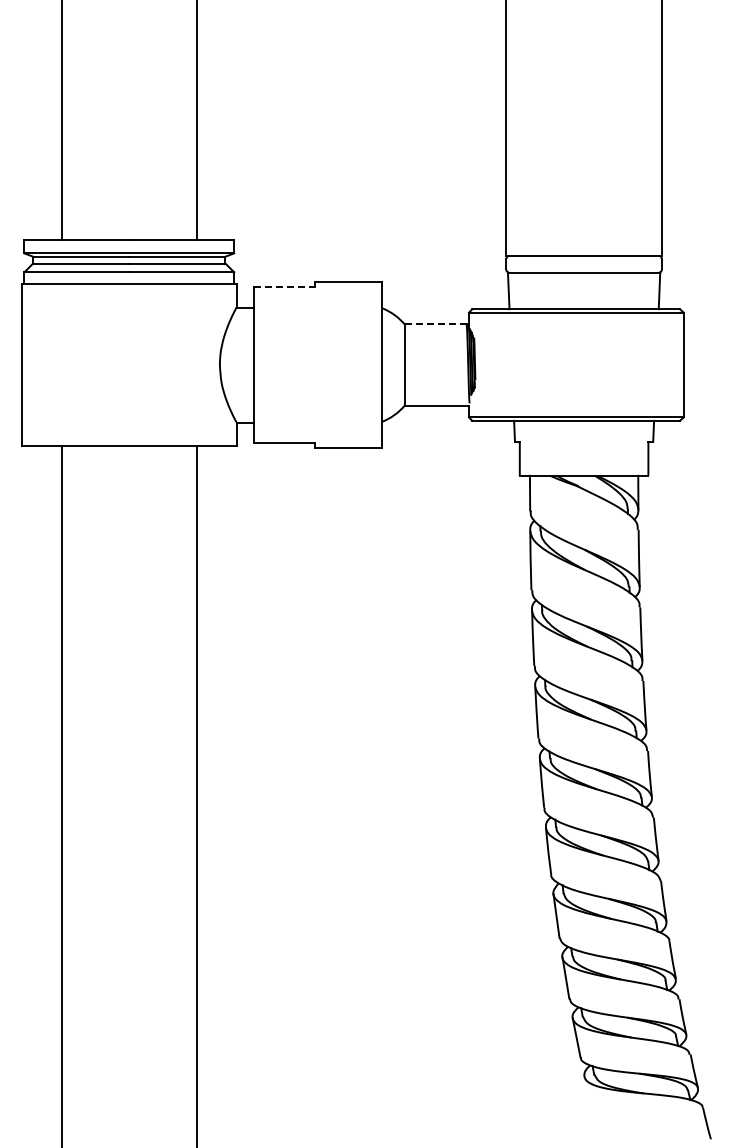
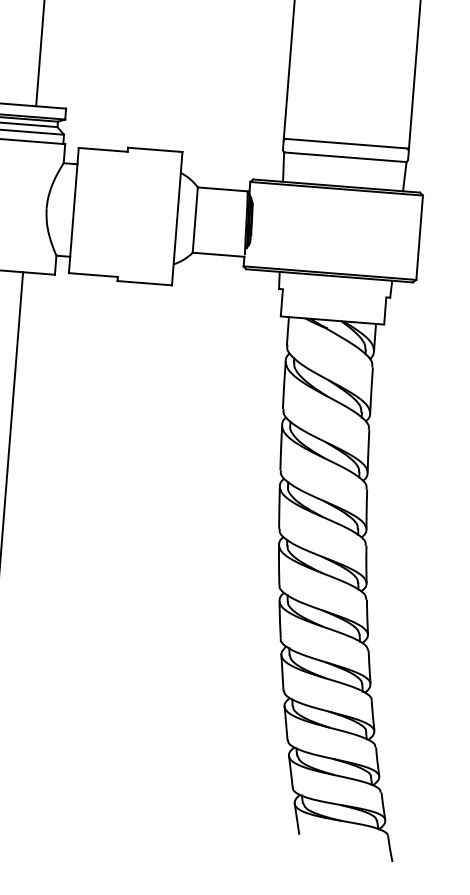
line: (284, 287) -> (103, 150), dashed -> solid
line: (435, 324) -> (222, 189), dashed -> solid
line: (588, 1094) -> (296, 818), added

